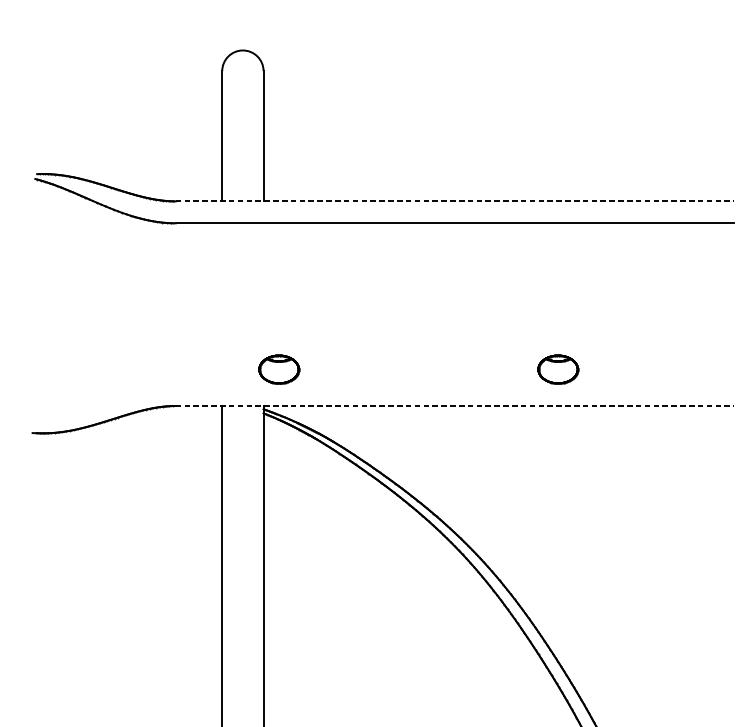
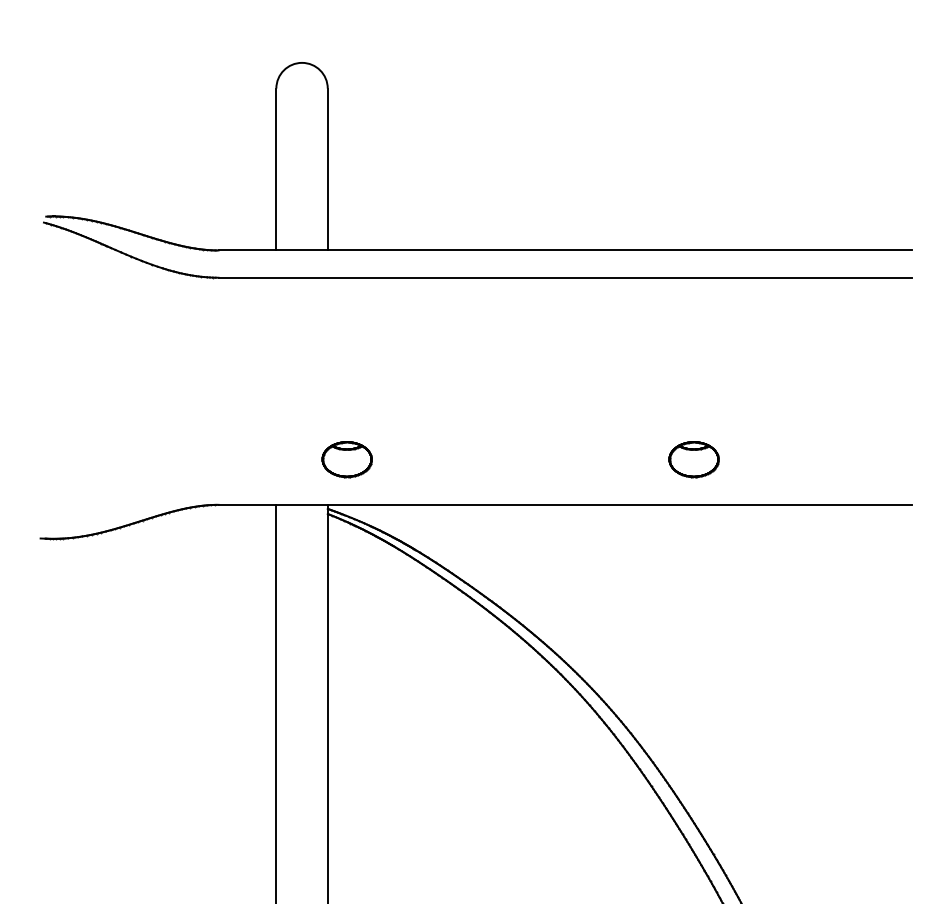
line: (454, 201) -> (565, 250), dashed -> solid
line: (454, 405) -> (565, 504), dashed -> solid

